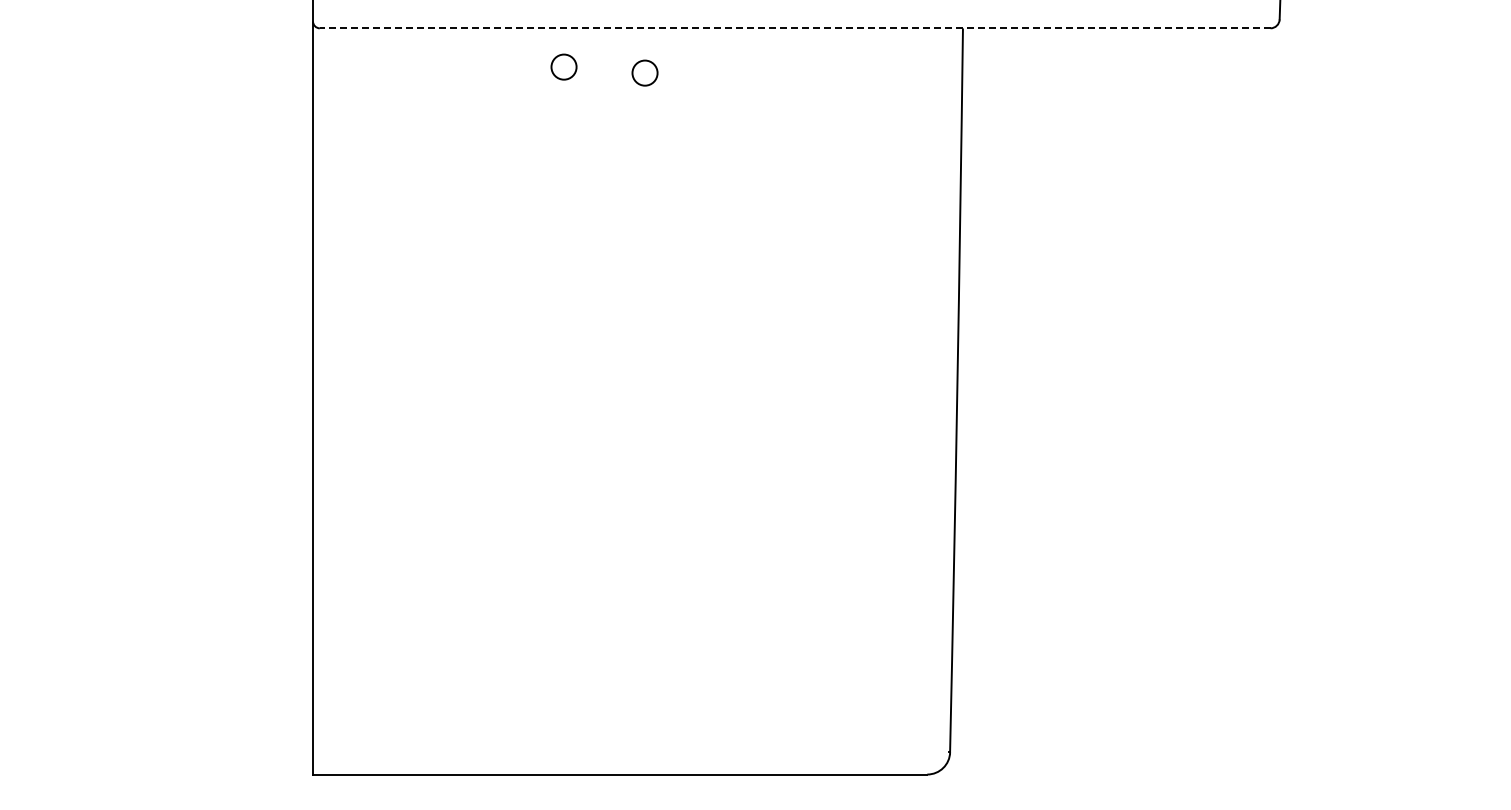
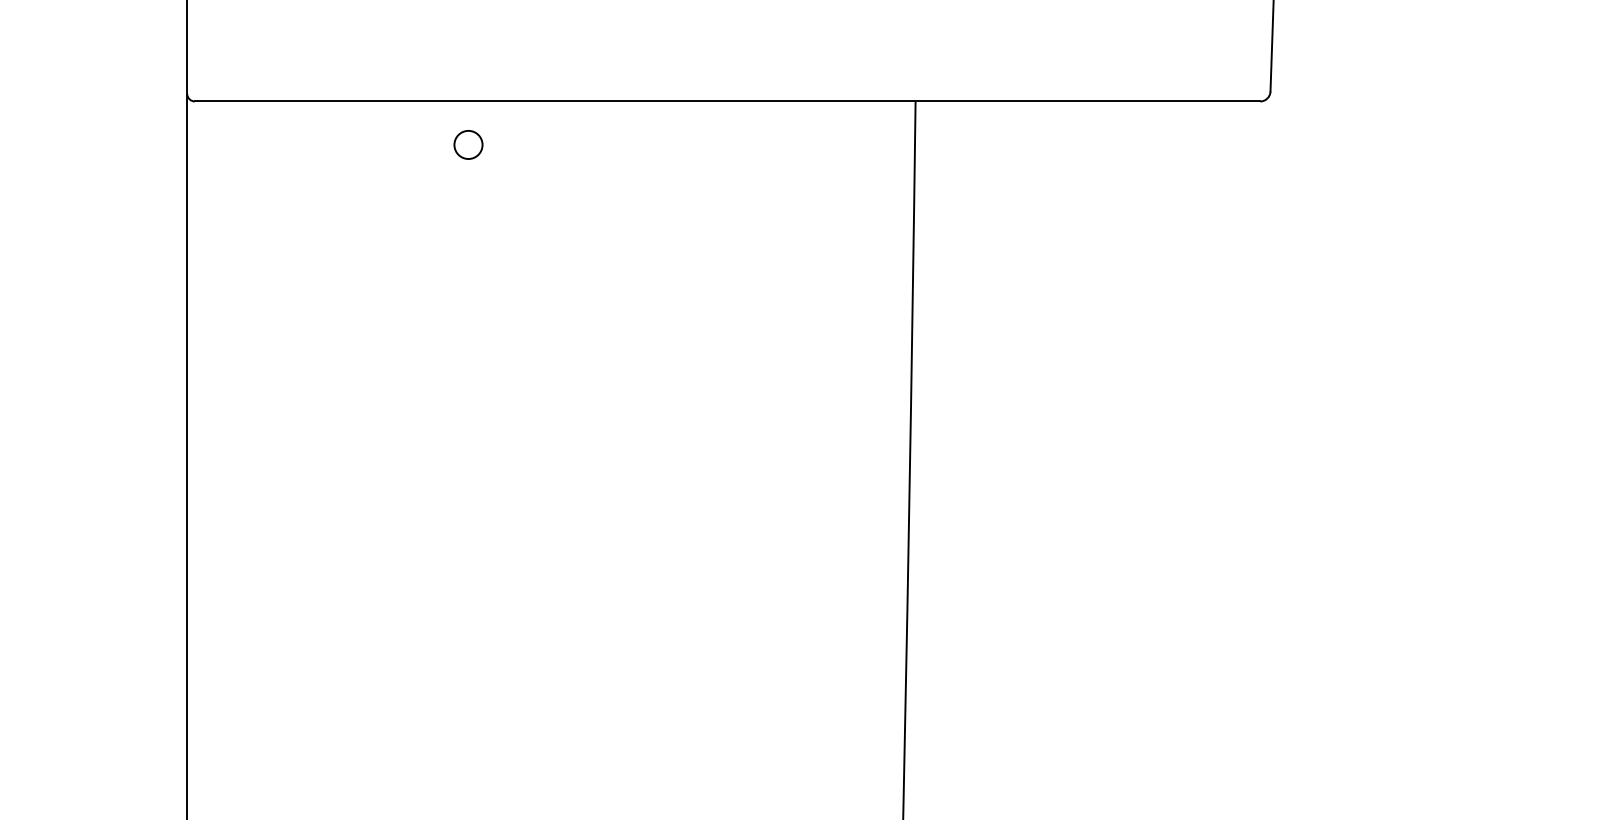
line: (794, 28) -> (726, 101), dashed -> solid
circle: (644, 72) -> (558, 150), removed

